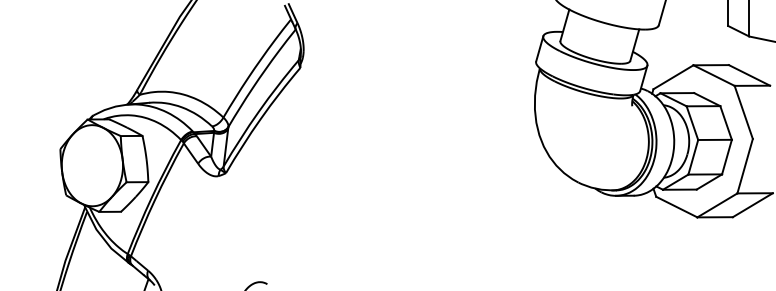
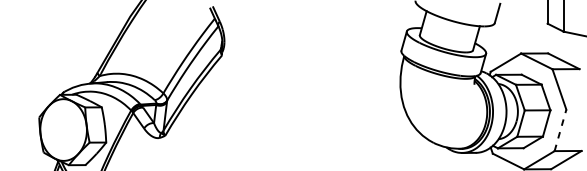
line: (745, 165) -> (560, 129), solid -> dashed

